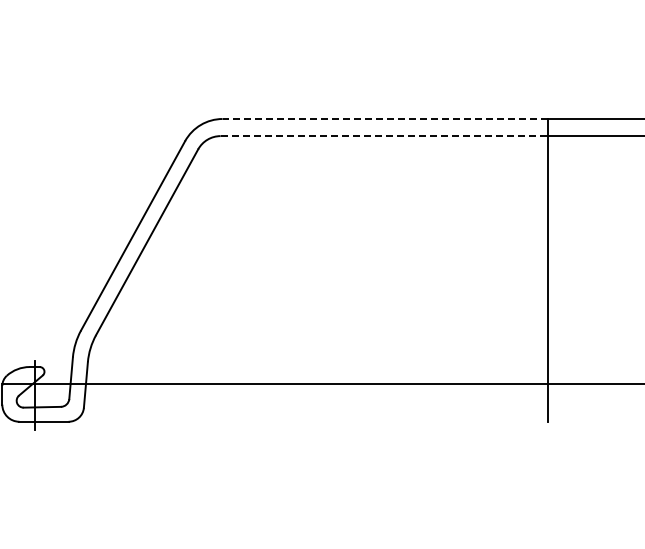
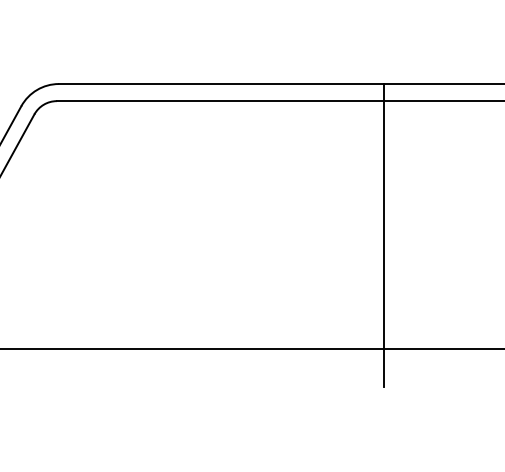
line: (385, 119) -> (221, 84), dashed -> solid
line: (384, 136) -> (220, 101), dashed -> solid

